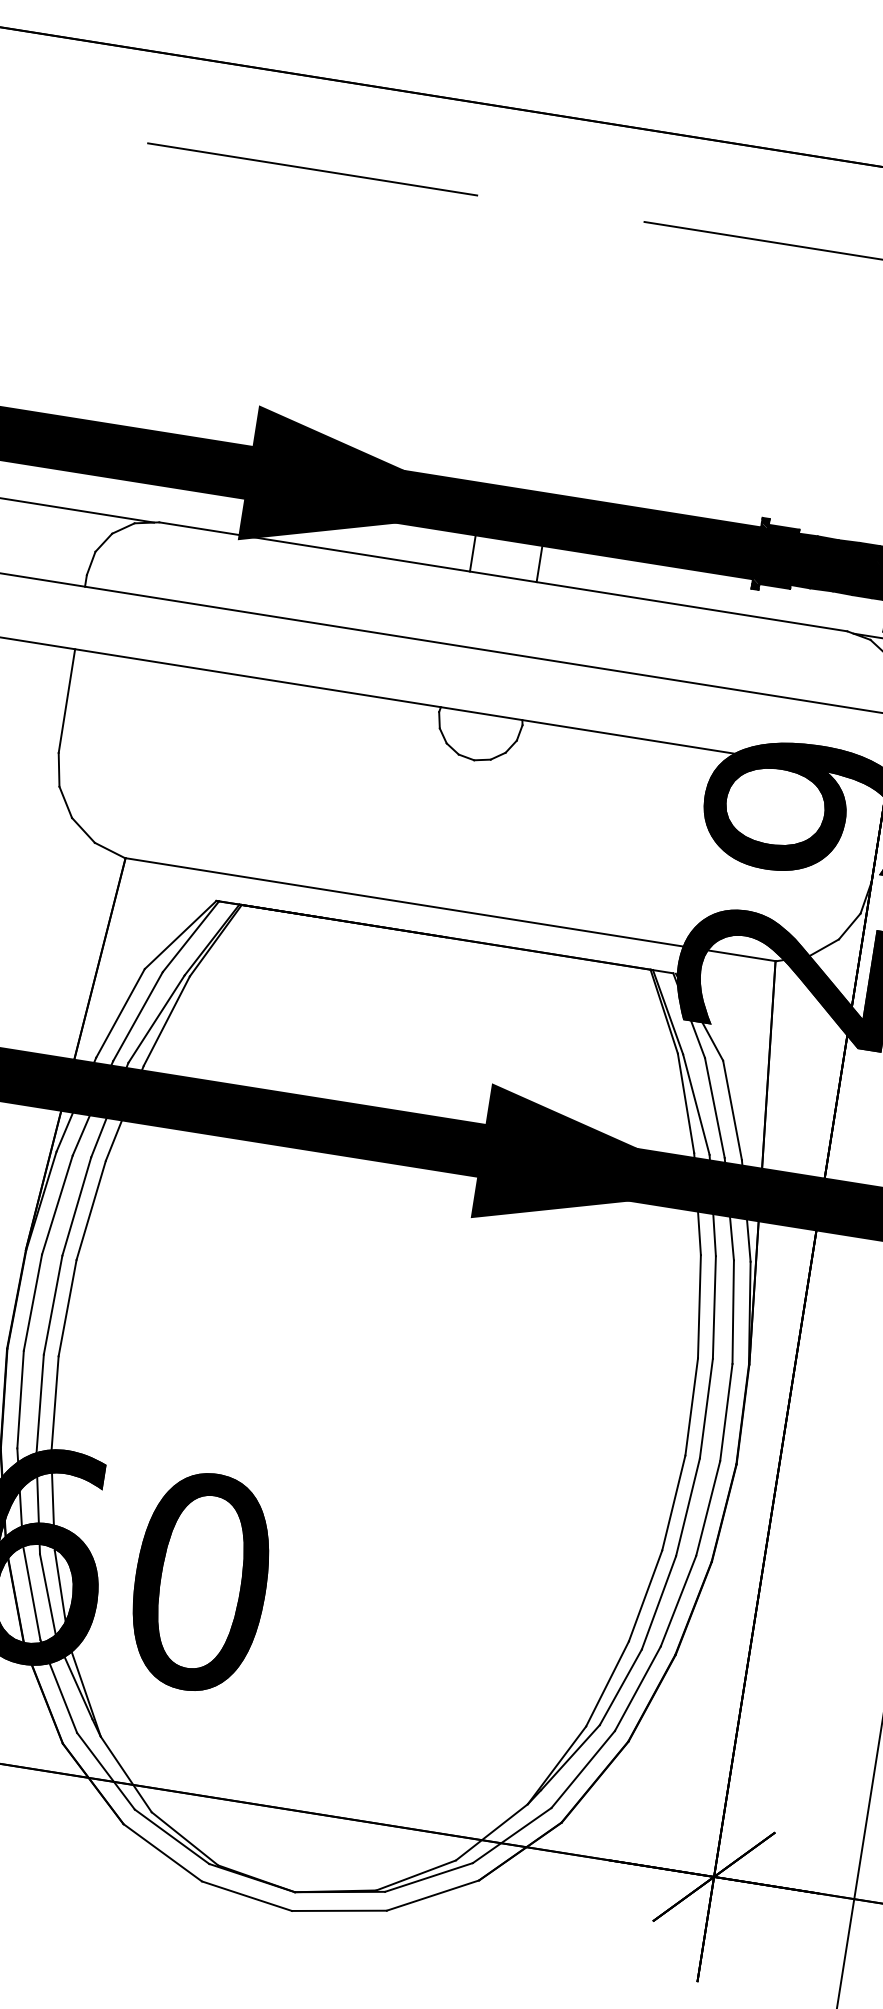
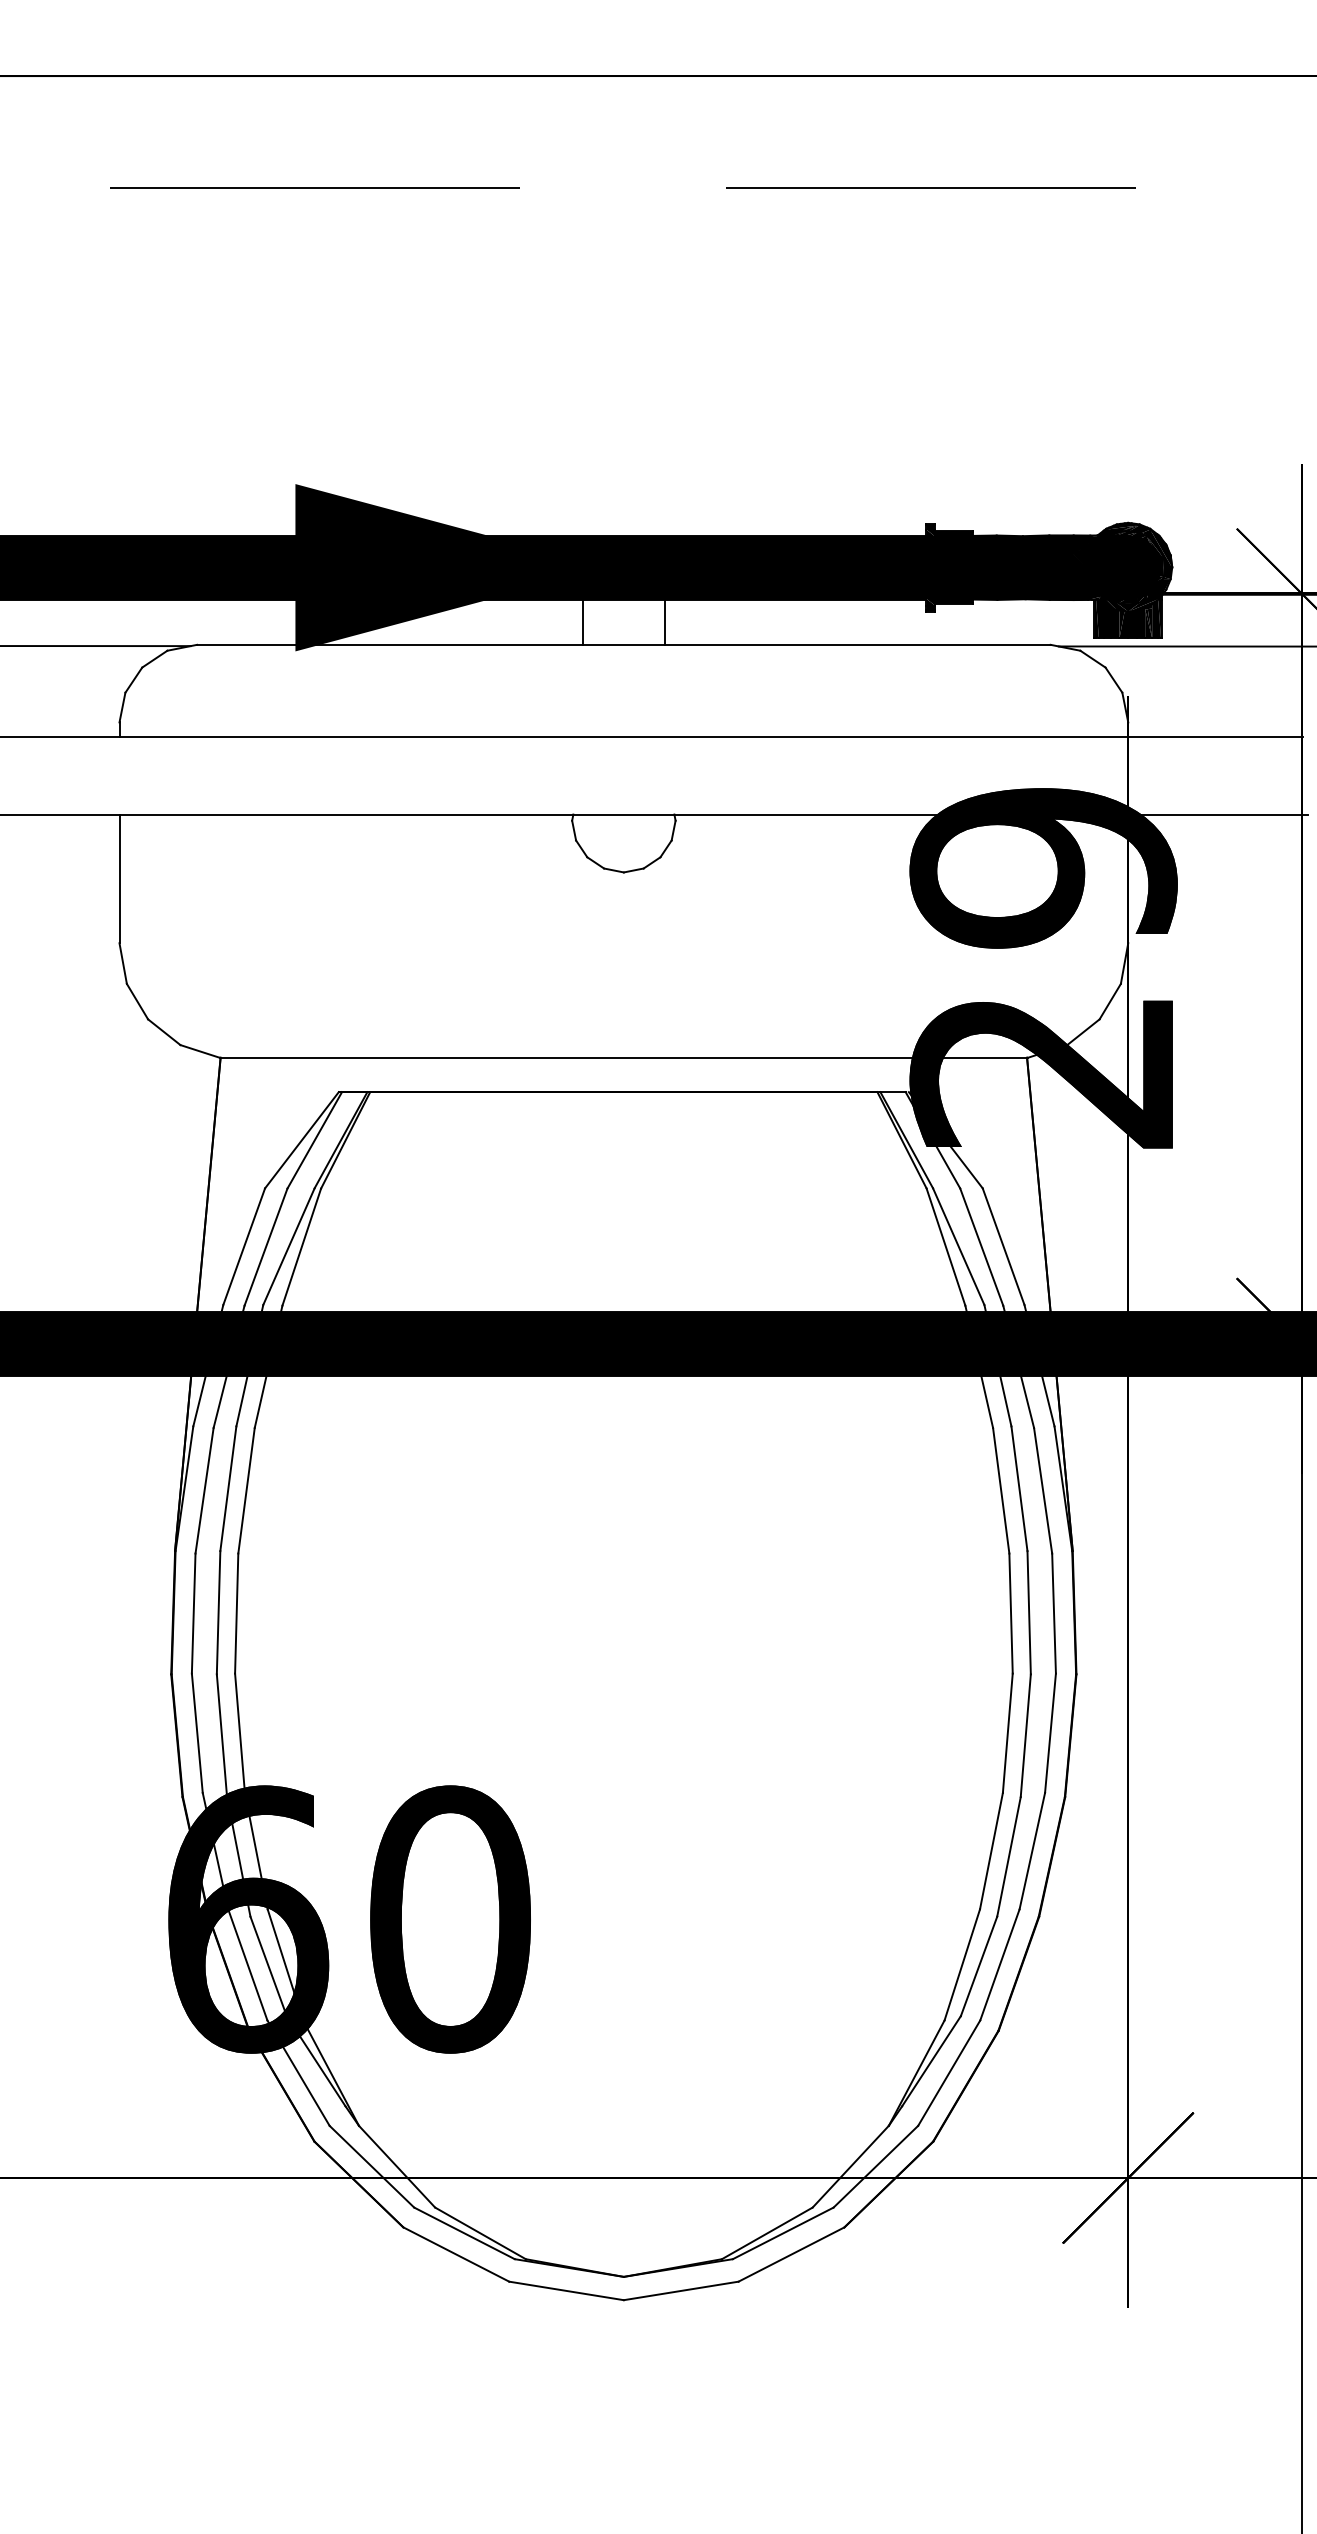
fill: (607, 1170) -> (863, 1343), removed

